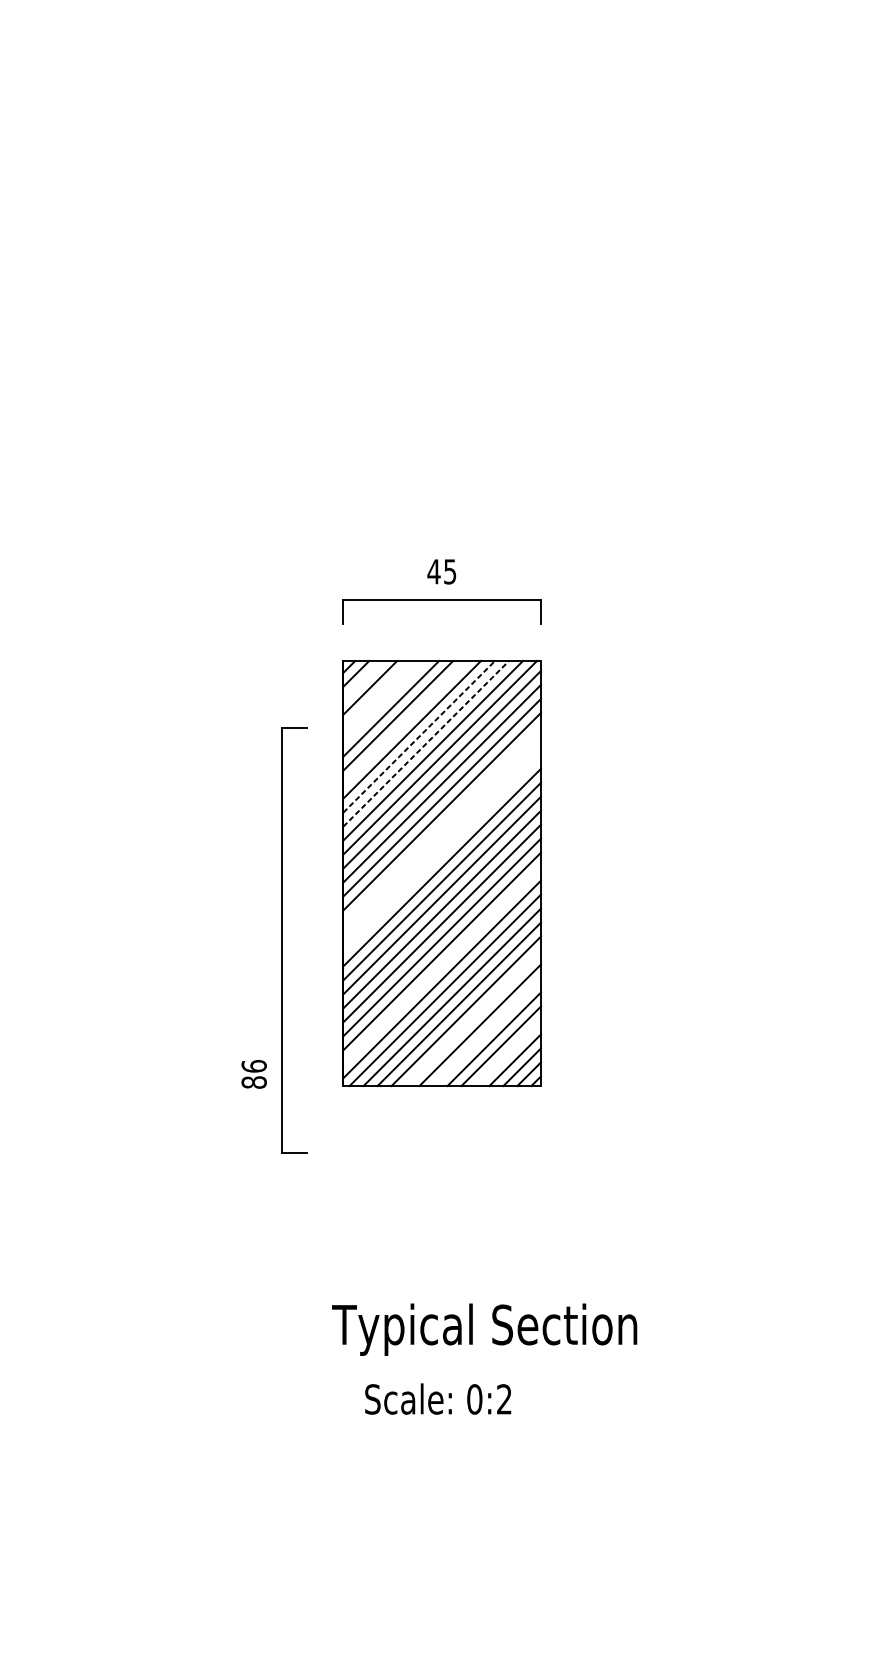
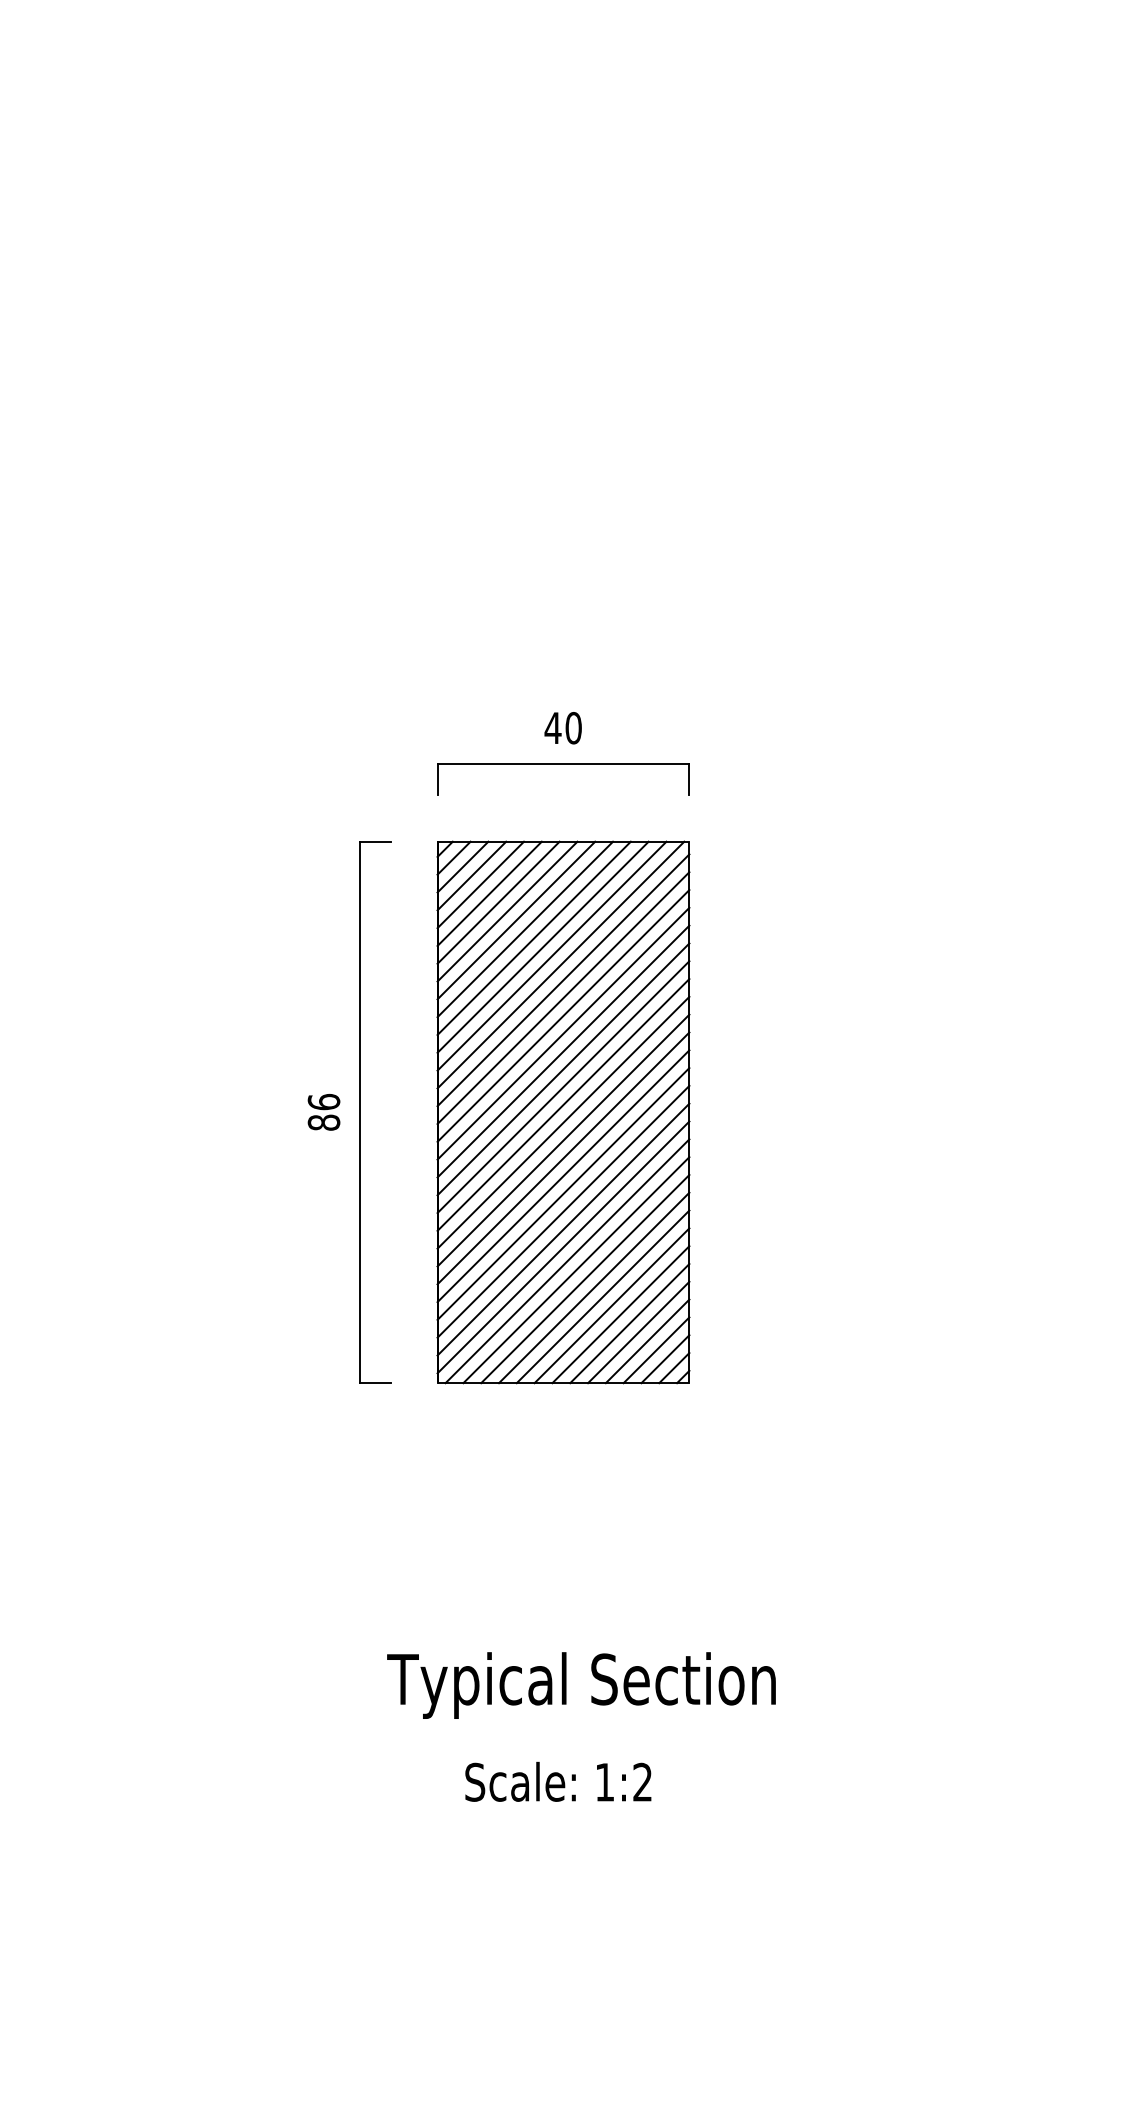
text: (450, 572) -> (573, 728), 45 -> 40
line: (362, 680) -> (462, 866), added
line: (377, 694) -> (480, 884), added
line: (384, 701) -> (489, 893), added
line: (405, 722) -> (516, 920), added
line: (419, 736) -> (534, 938), dashed -> solid
line: (426, 743) -> (543, 946), dashed -> solid
line: (442, 825) -> (563, 1051), added
line: (442, 839) -> (563, 1069), added
line: (442, 853) -> (563, 1087), added
part: (282, 940) -> (360, 1112), moved
line: (442, 965) -> (563, 1229), added
line: (472, 1017) -> (602, 1296), added
line: (486, 1032) -> (620, 1314), added
line: (508, 1053) -> (647, 1341), added
text: (253, 1074) -> (323, 1112), moved
text: (484, 1329) -> (581, 1685), moved
text: (474, 1398) -> (604, 1781), 0:2 -> 1:2

